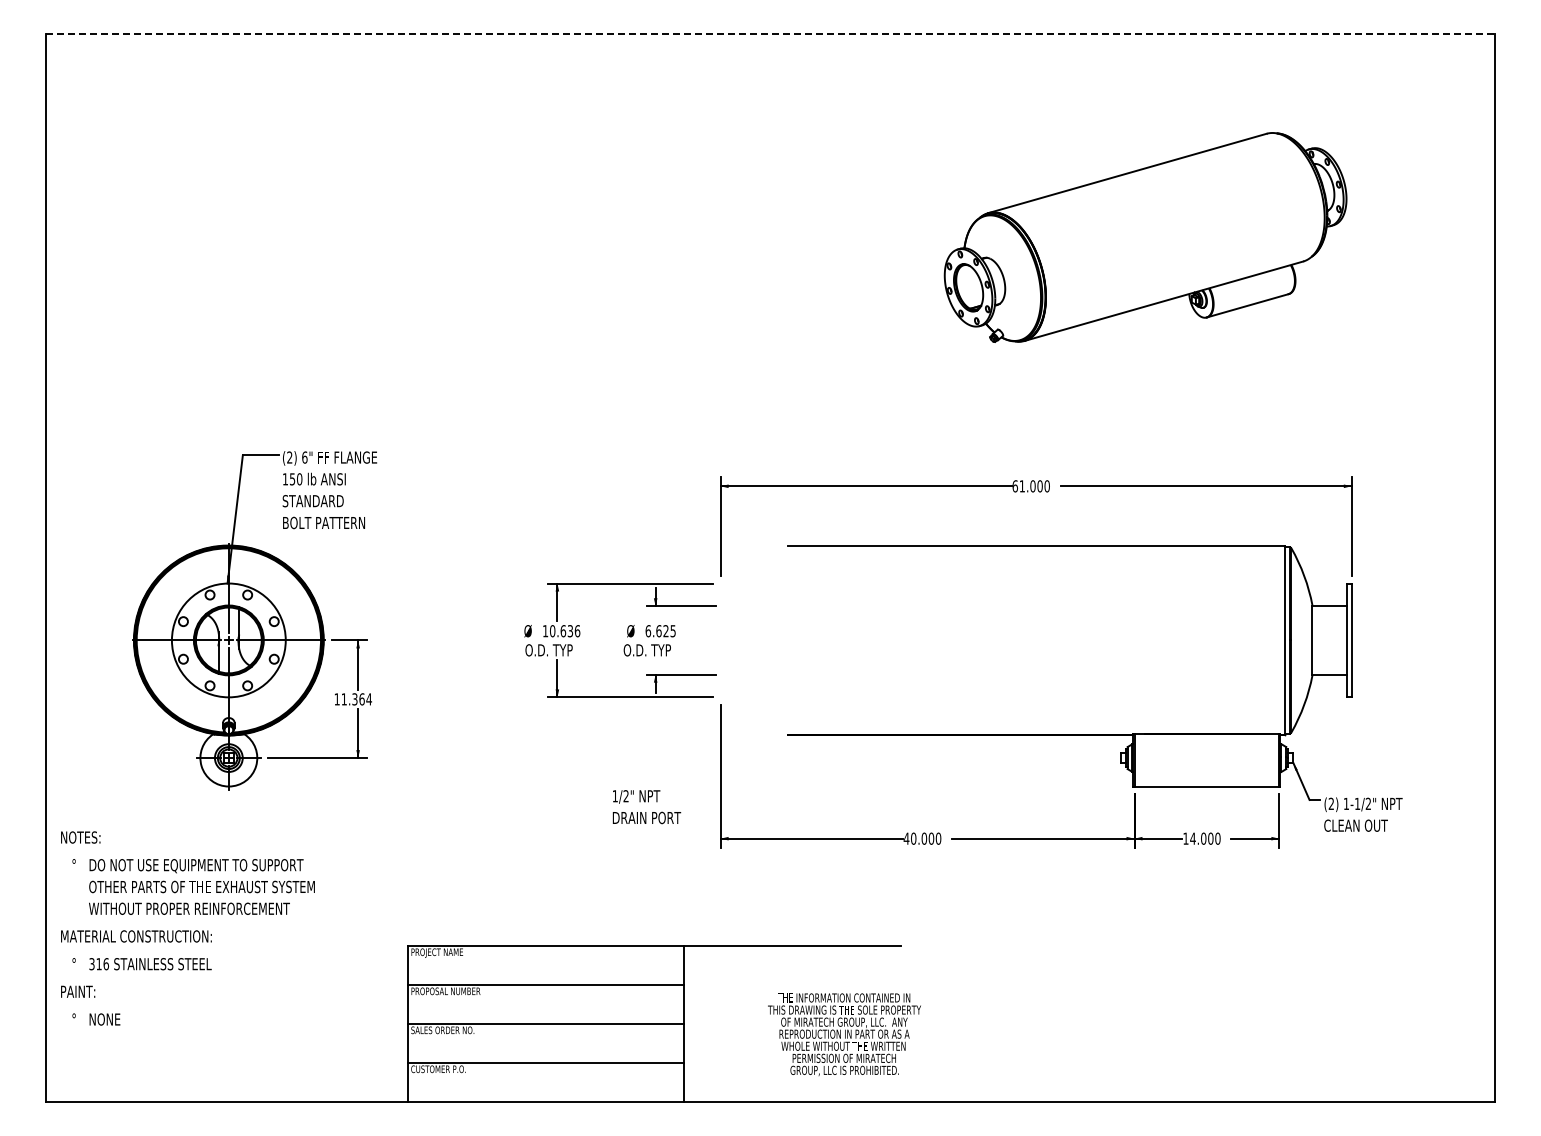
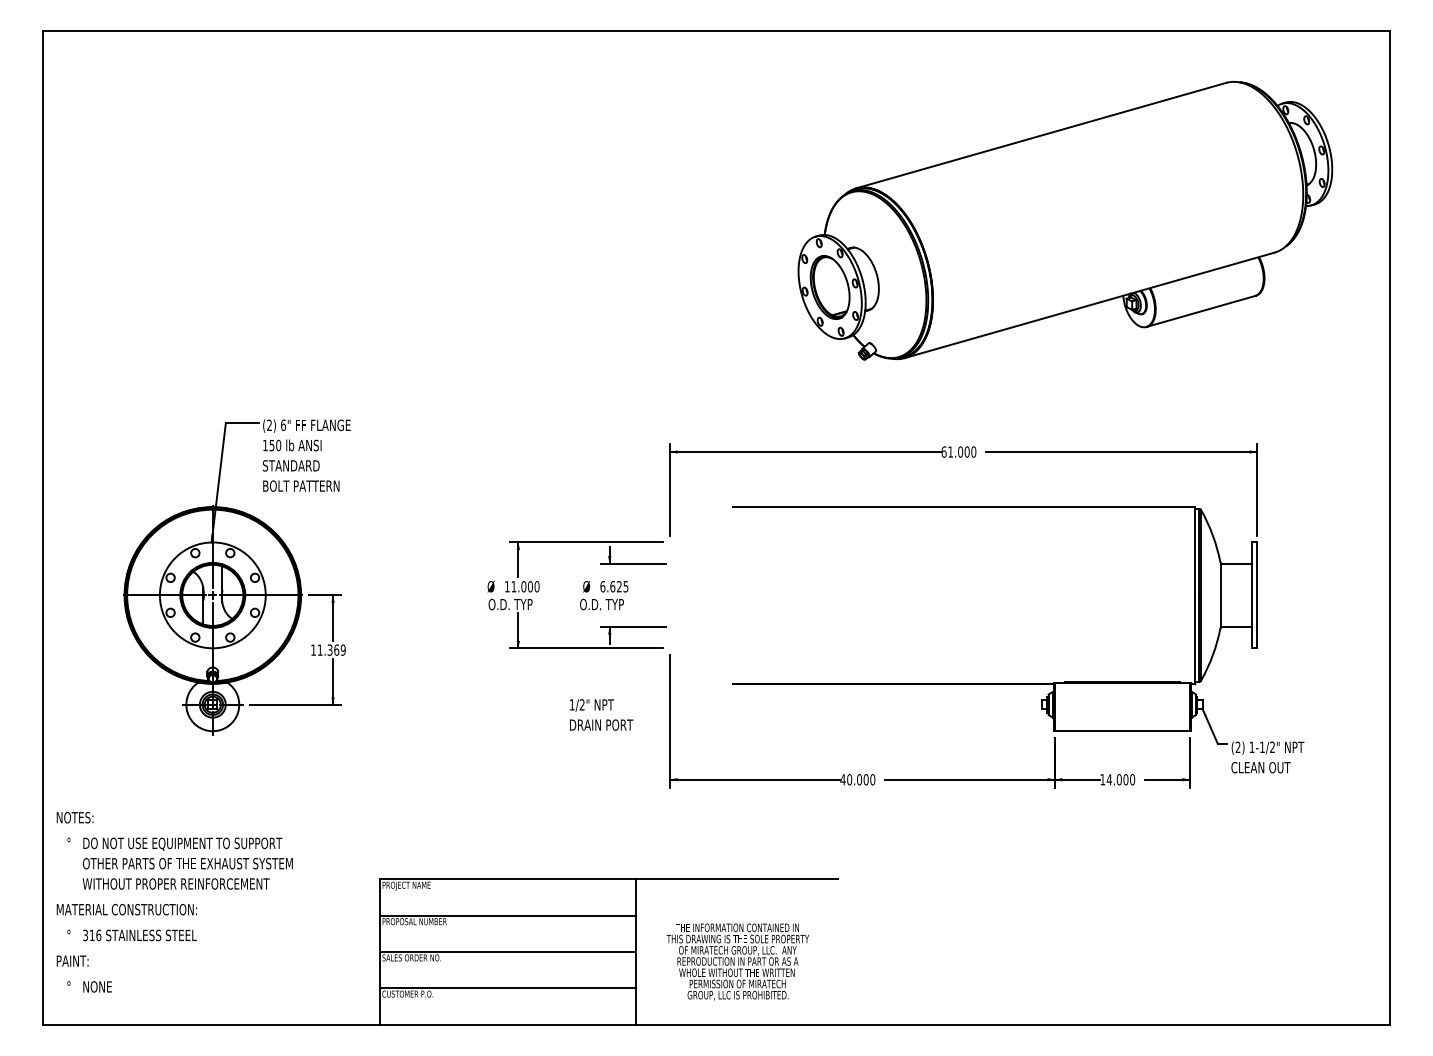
line: (771, 33) -> (717, 30), dashed -> solid
part: (1145, 237) -> (1065, 220), size x1.43
text: (565, 631) -> (525, 587), 10.636 -> 11.000
text: (369, 699) -> (343, 650), 11.364 -> 11.369
text: (646, 807) -> (601, 715), moved
text: (187, 928) -> (174, 902), moved
text: (844, 1034) -> (737, 961), moved

